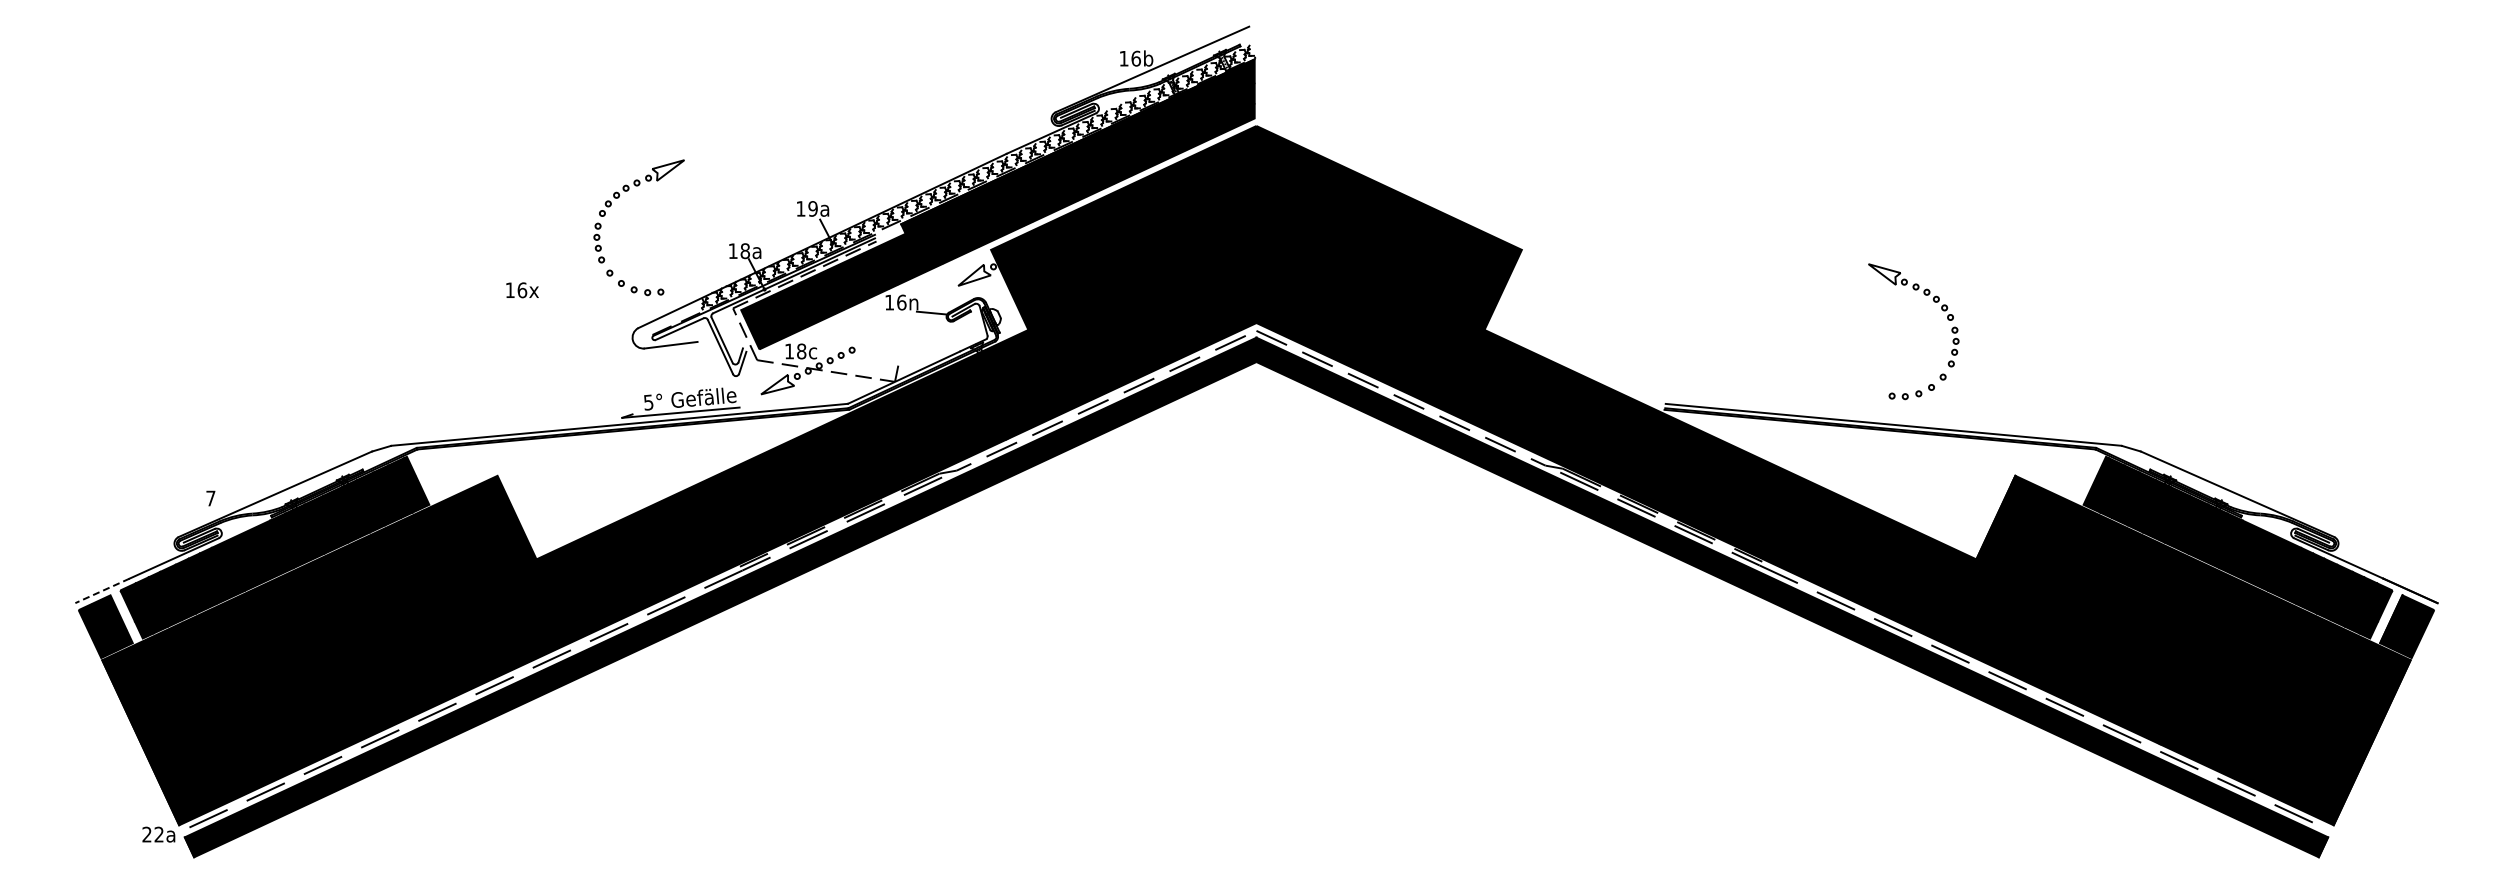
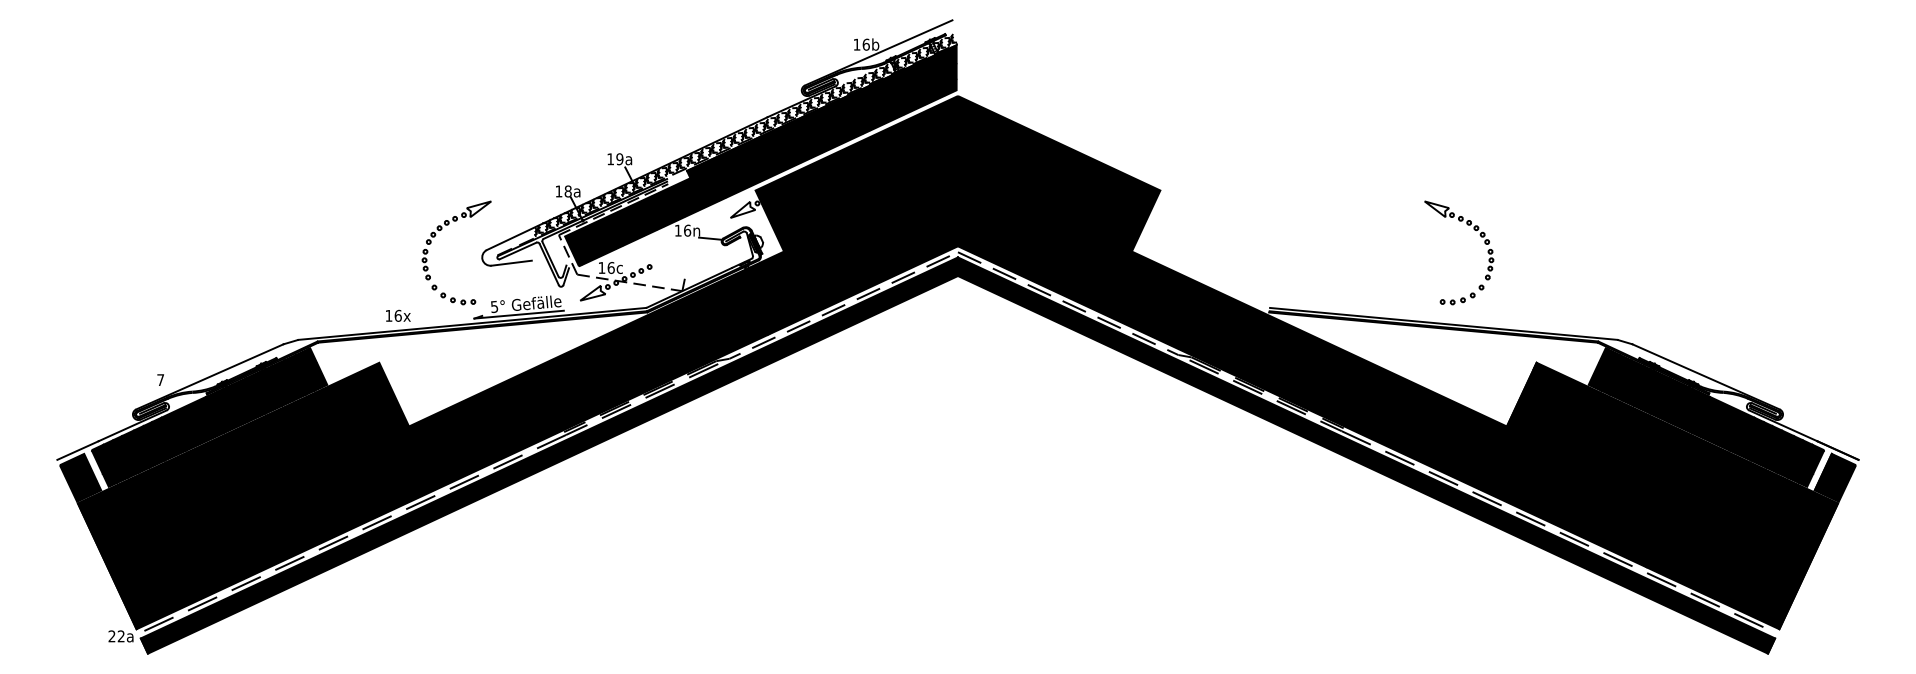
part: (611, 205) -> (435, 235), moved
text: (522, 290) -> (398, 316), moved
text: (801, 351) -> (611, 267), 18c -> 16c
line: (102, 590) -> (78, 450), dashed -> solid

